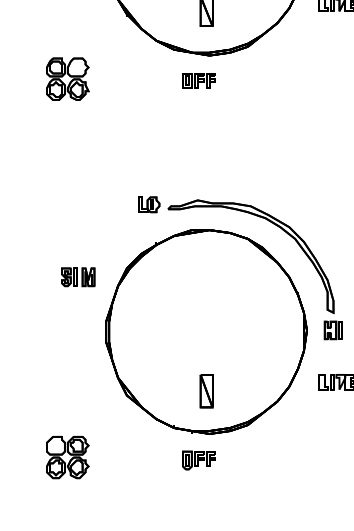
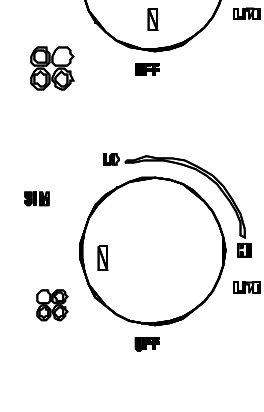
part: (67, 79) -> (52, 68), size x1.4
part: (77, 276) -> (36, 198), moved
part: (206, 390) -> (102, 257), moved
part: (67, 457) -> (52, 305), moved

